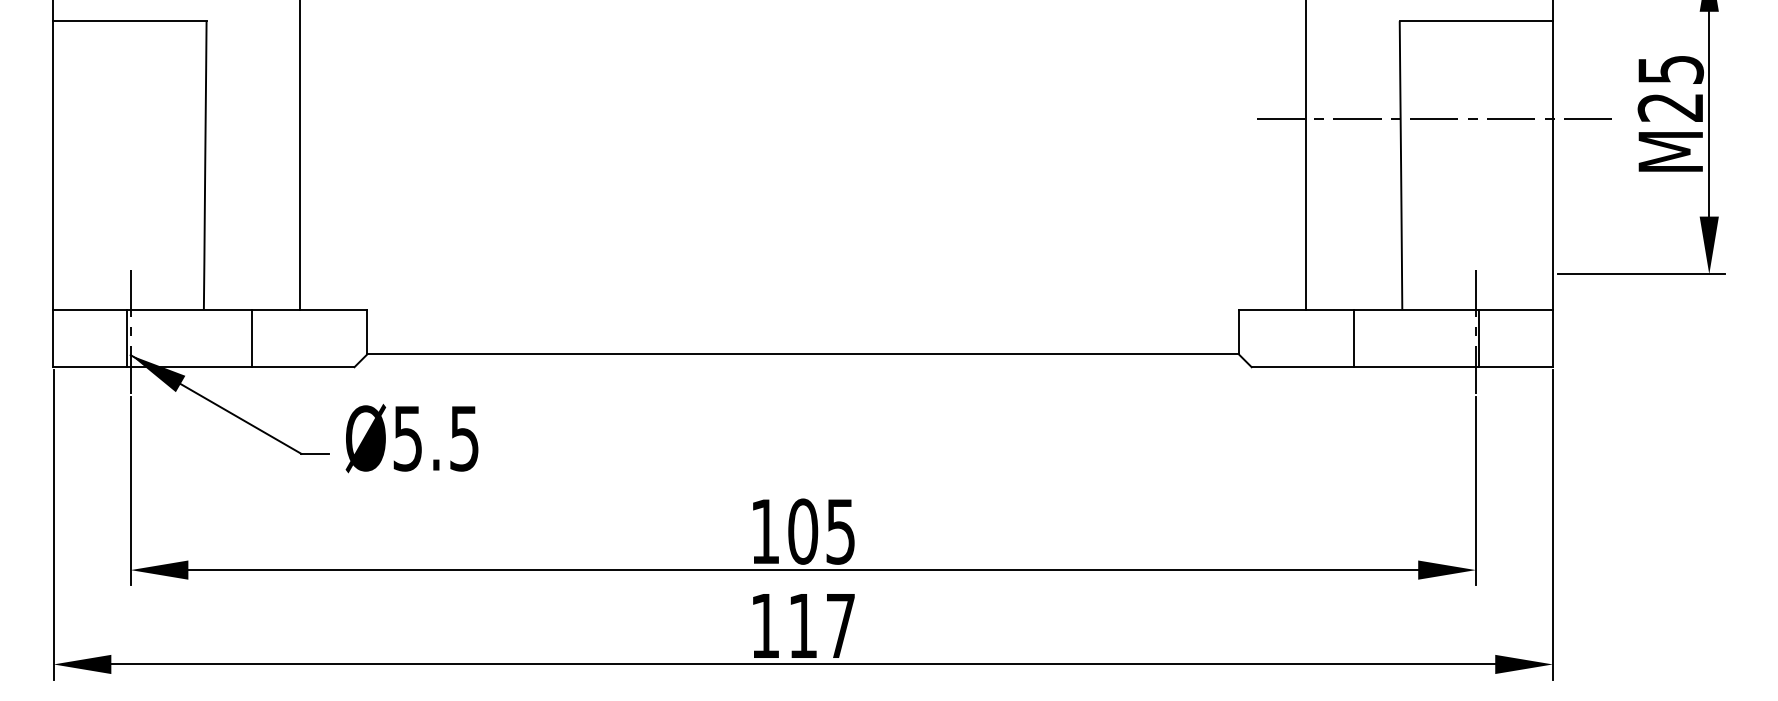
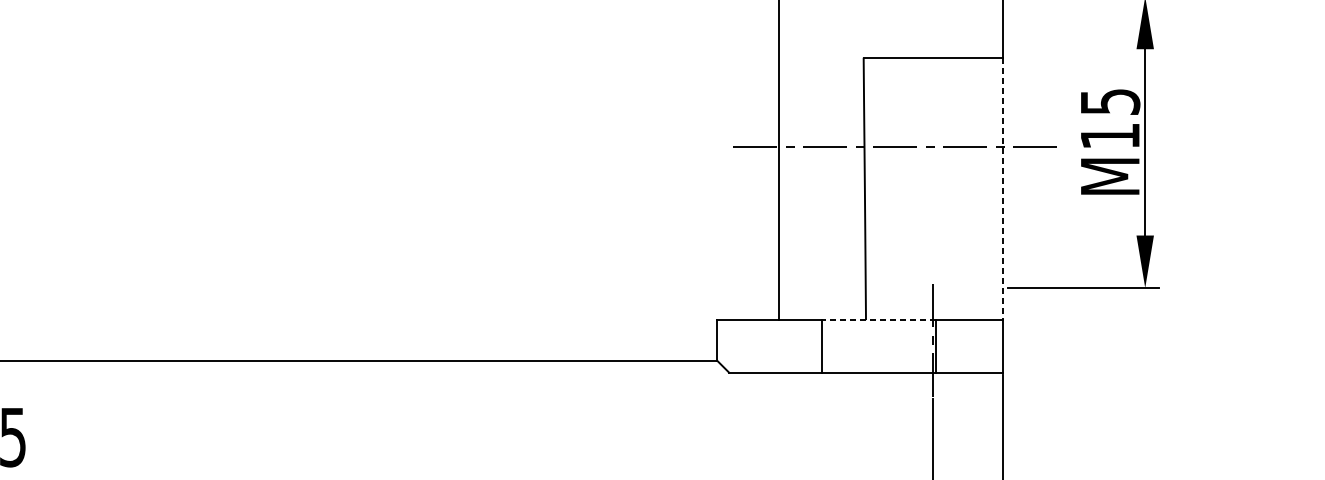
text: (1669, 107) -> (1109, 136), M25 -> M15
line: (1552, 165) -> (1002, 189), solid -> dashed
line: (1416, 309) -> (878, 320), solid -> dashed

